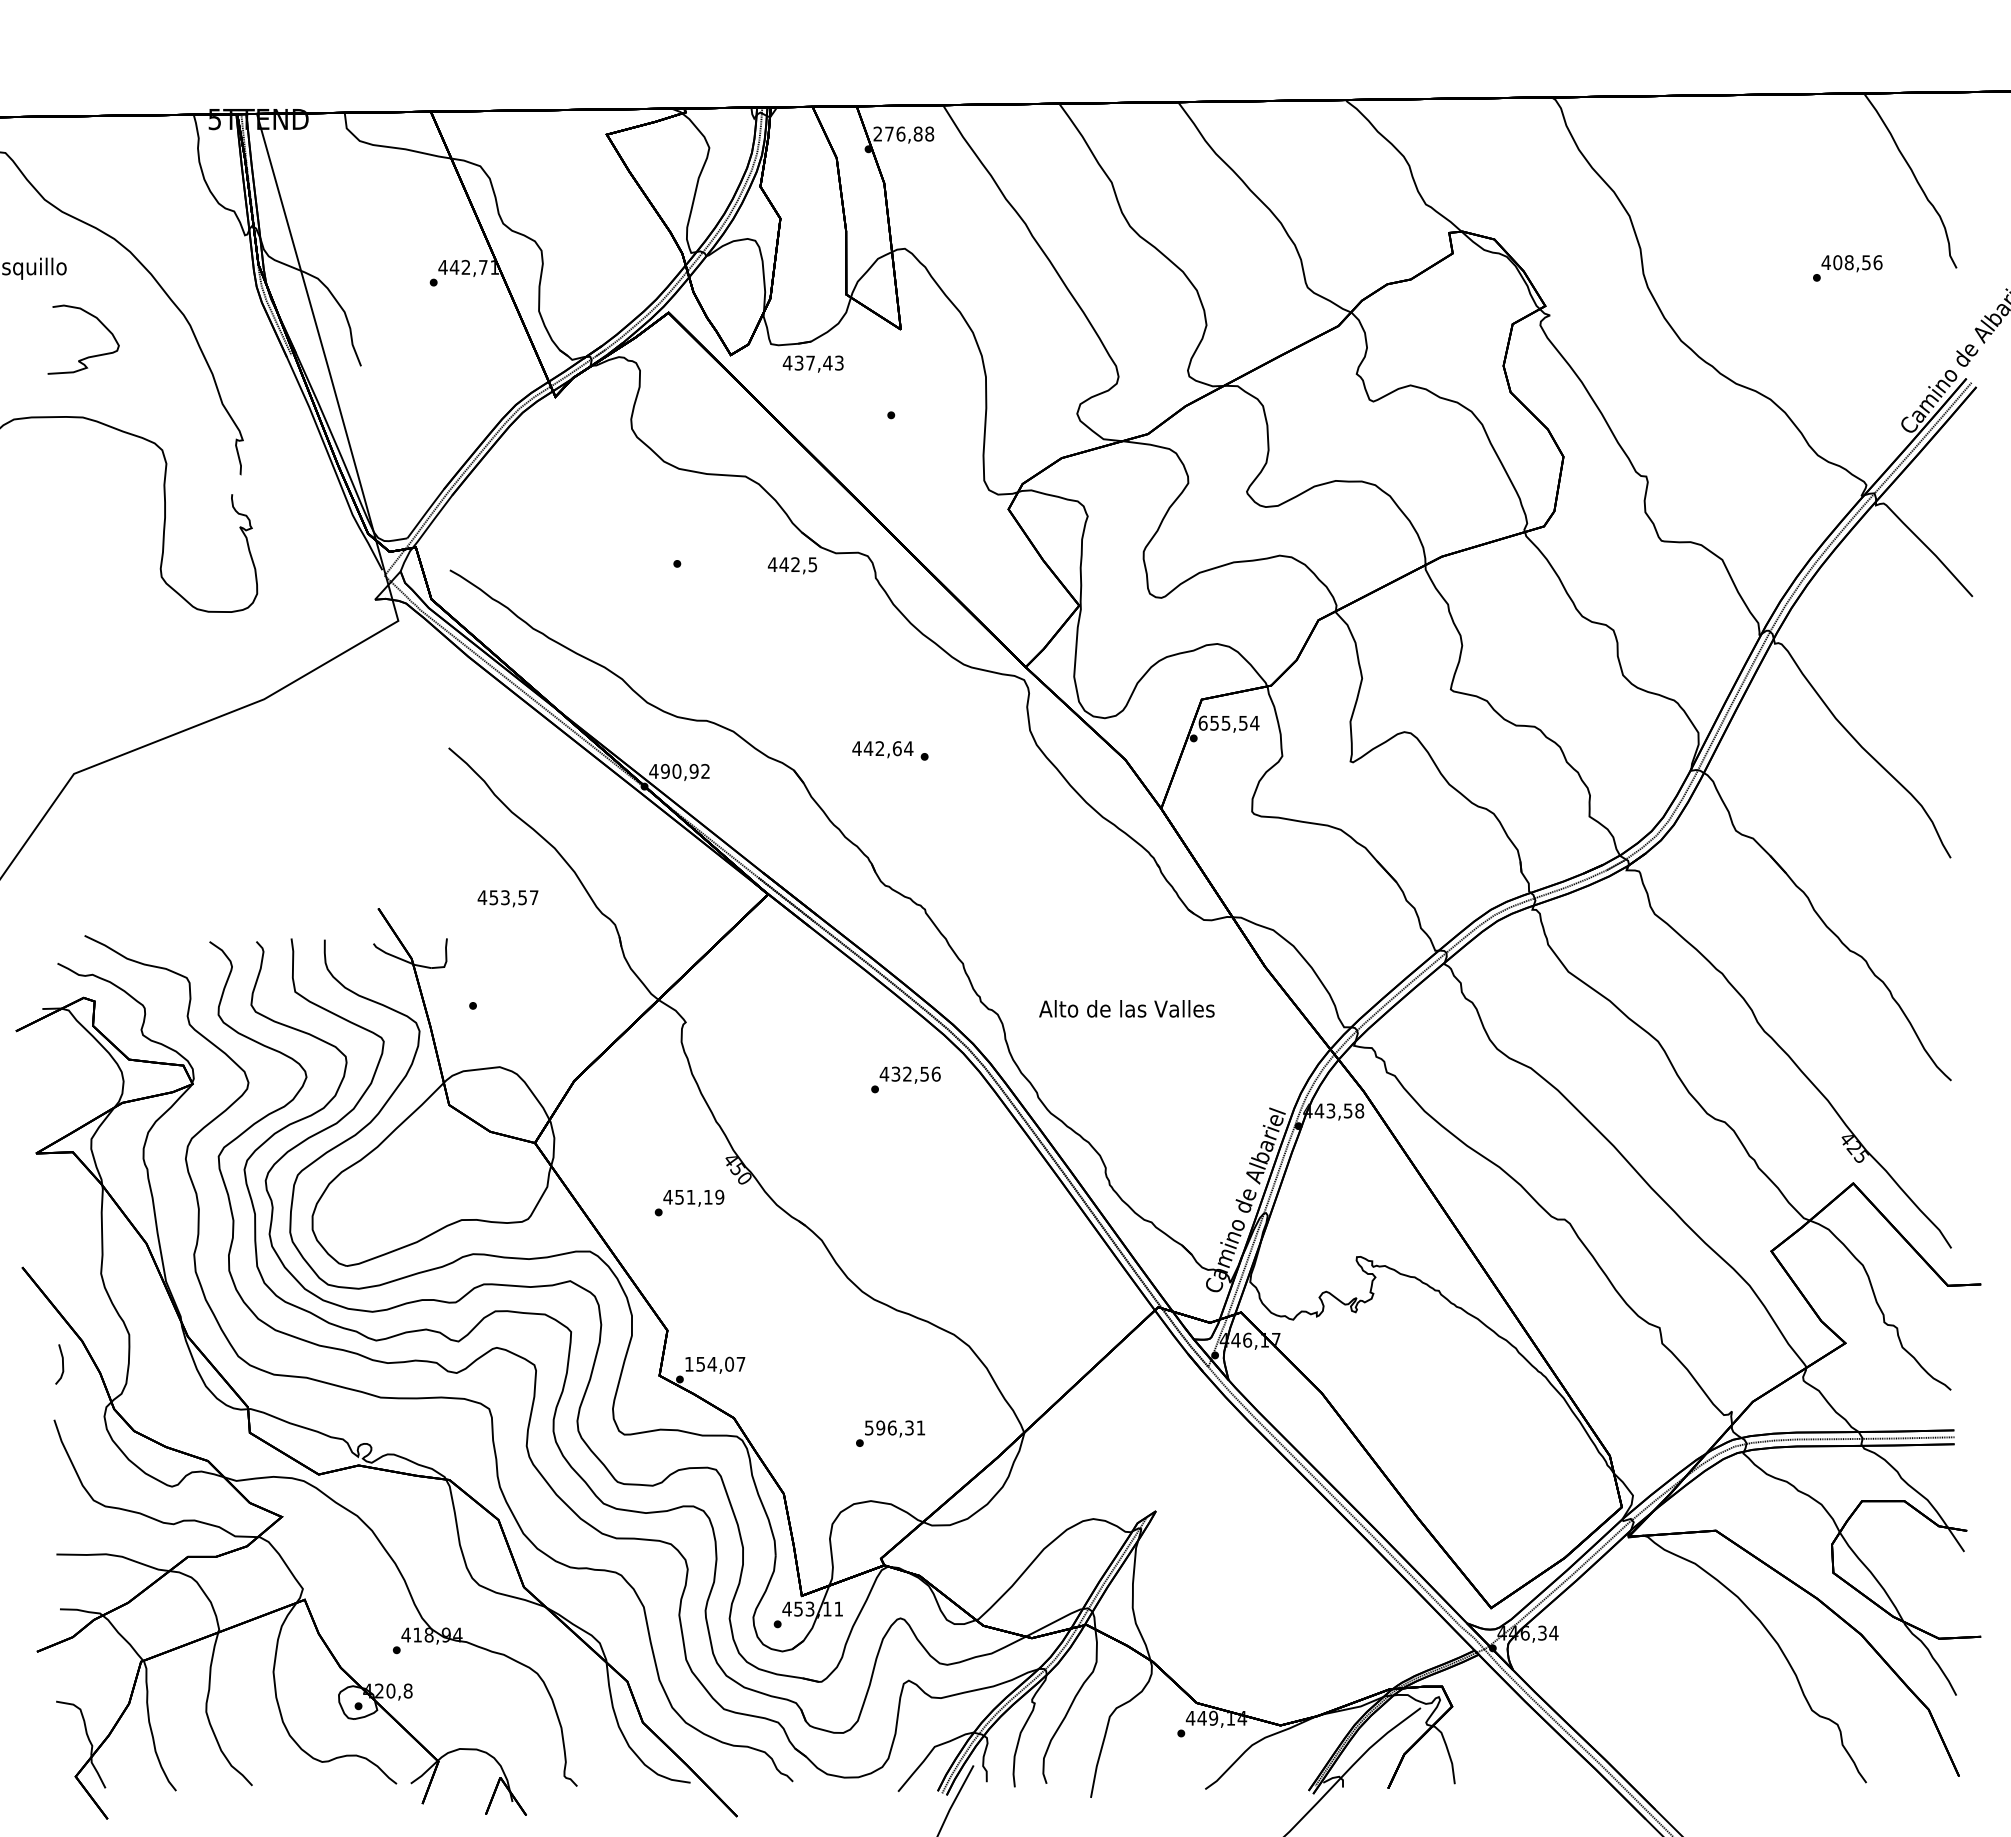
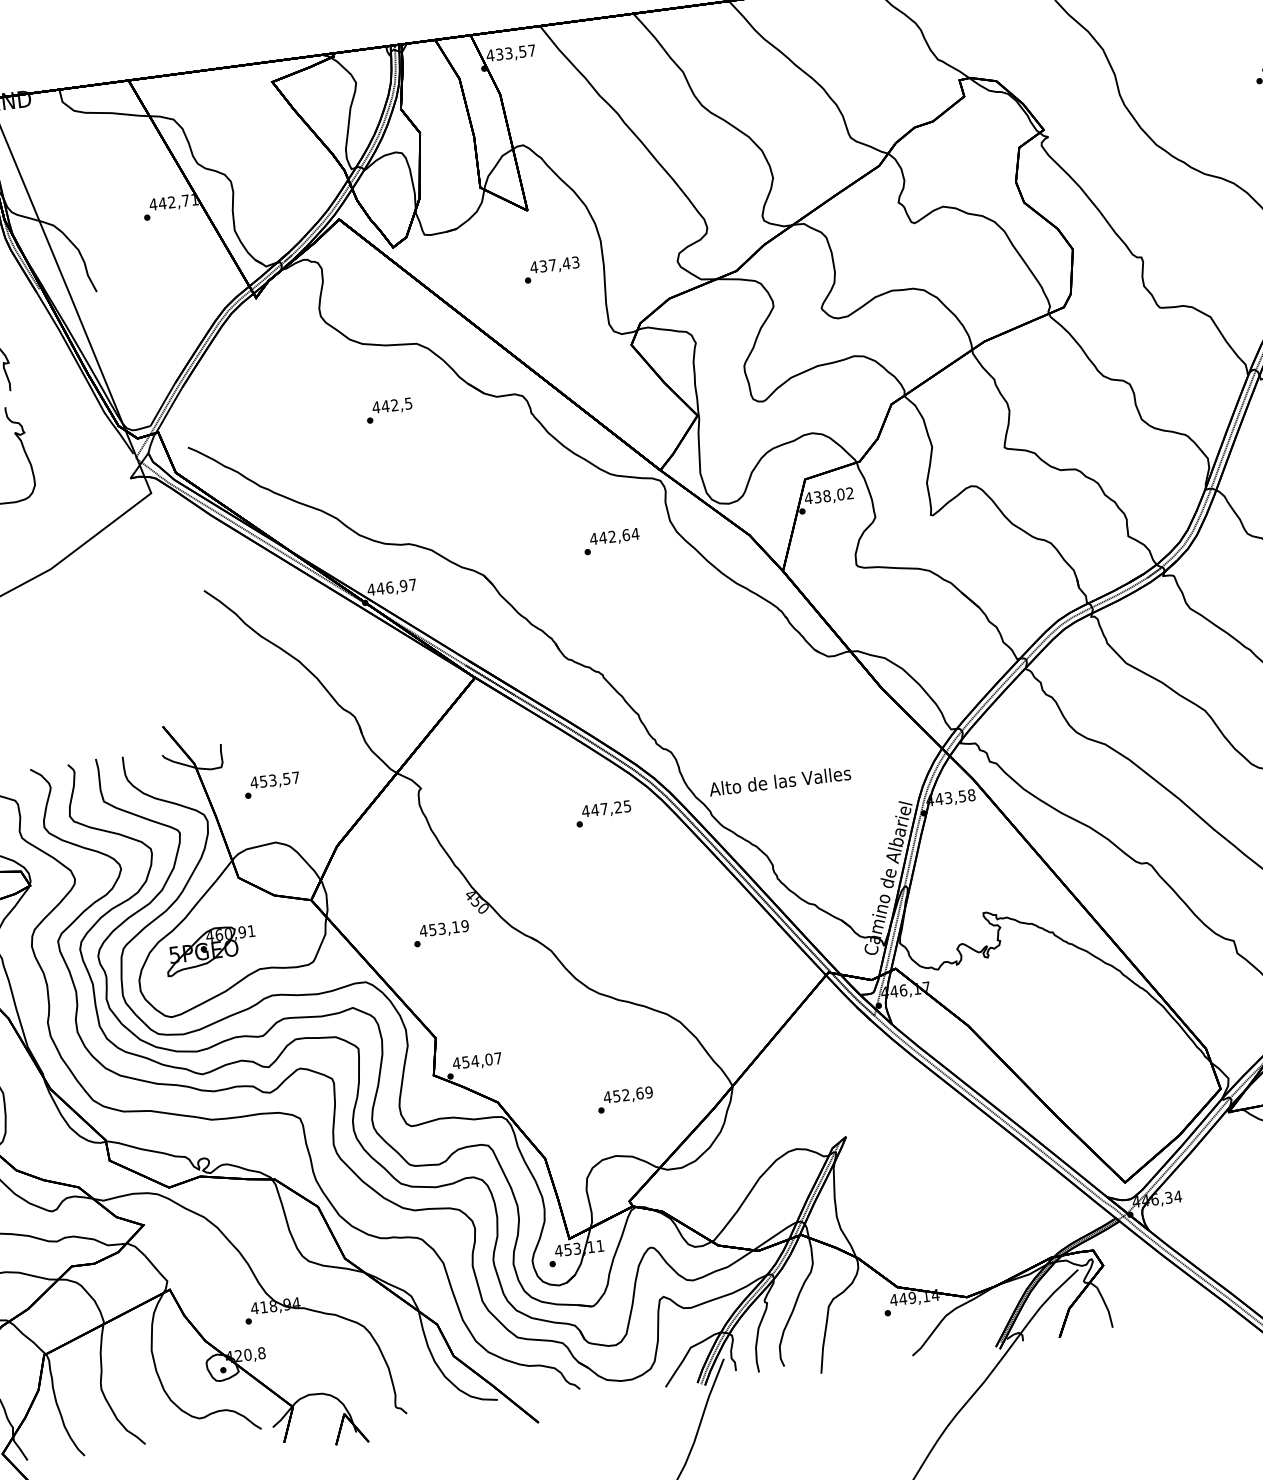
text: (903, 133) -> (510, 52), 276,88 -> 433,57
text: (812, 363) -> (554, 265), moved
text: (791, 565) -> (391, 406), moved
text: (1228, 722) -> (828, 495), 655,54 -> 438,02
text: (882, 749) -> (614, 537), moved
text: (684, 770) -> (395, 586), 490,92 -> 446,97
text: (507, 898) -> (274, 780), moved
text: (1126, 1008) -> (779, 781), moved
text: (915, 1073) -> (610, 807), 432,56 -> 447,25
part: (404, 1189) -> (210, 950), added
text: (690, 1196) -> (441, 928), 451,19 -> 453,19
text: (689, 1364) -> (456, 1063), 154,07 -> 454,07
text: (894, 1427) -> (627, 1094), 596,31 -> 452,69

